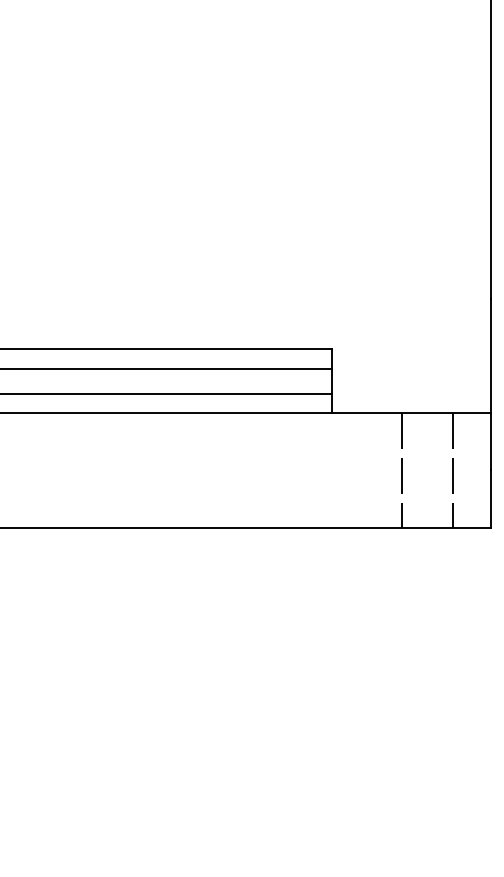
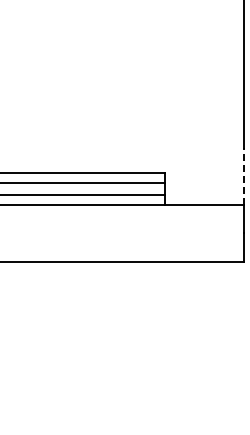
line: (491, 353) -> (243, 175), solid -> dashed
line: (402, 468) -> (199, 232), removed
line: (452, 468) -> (224, 232), removed

